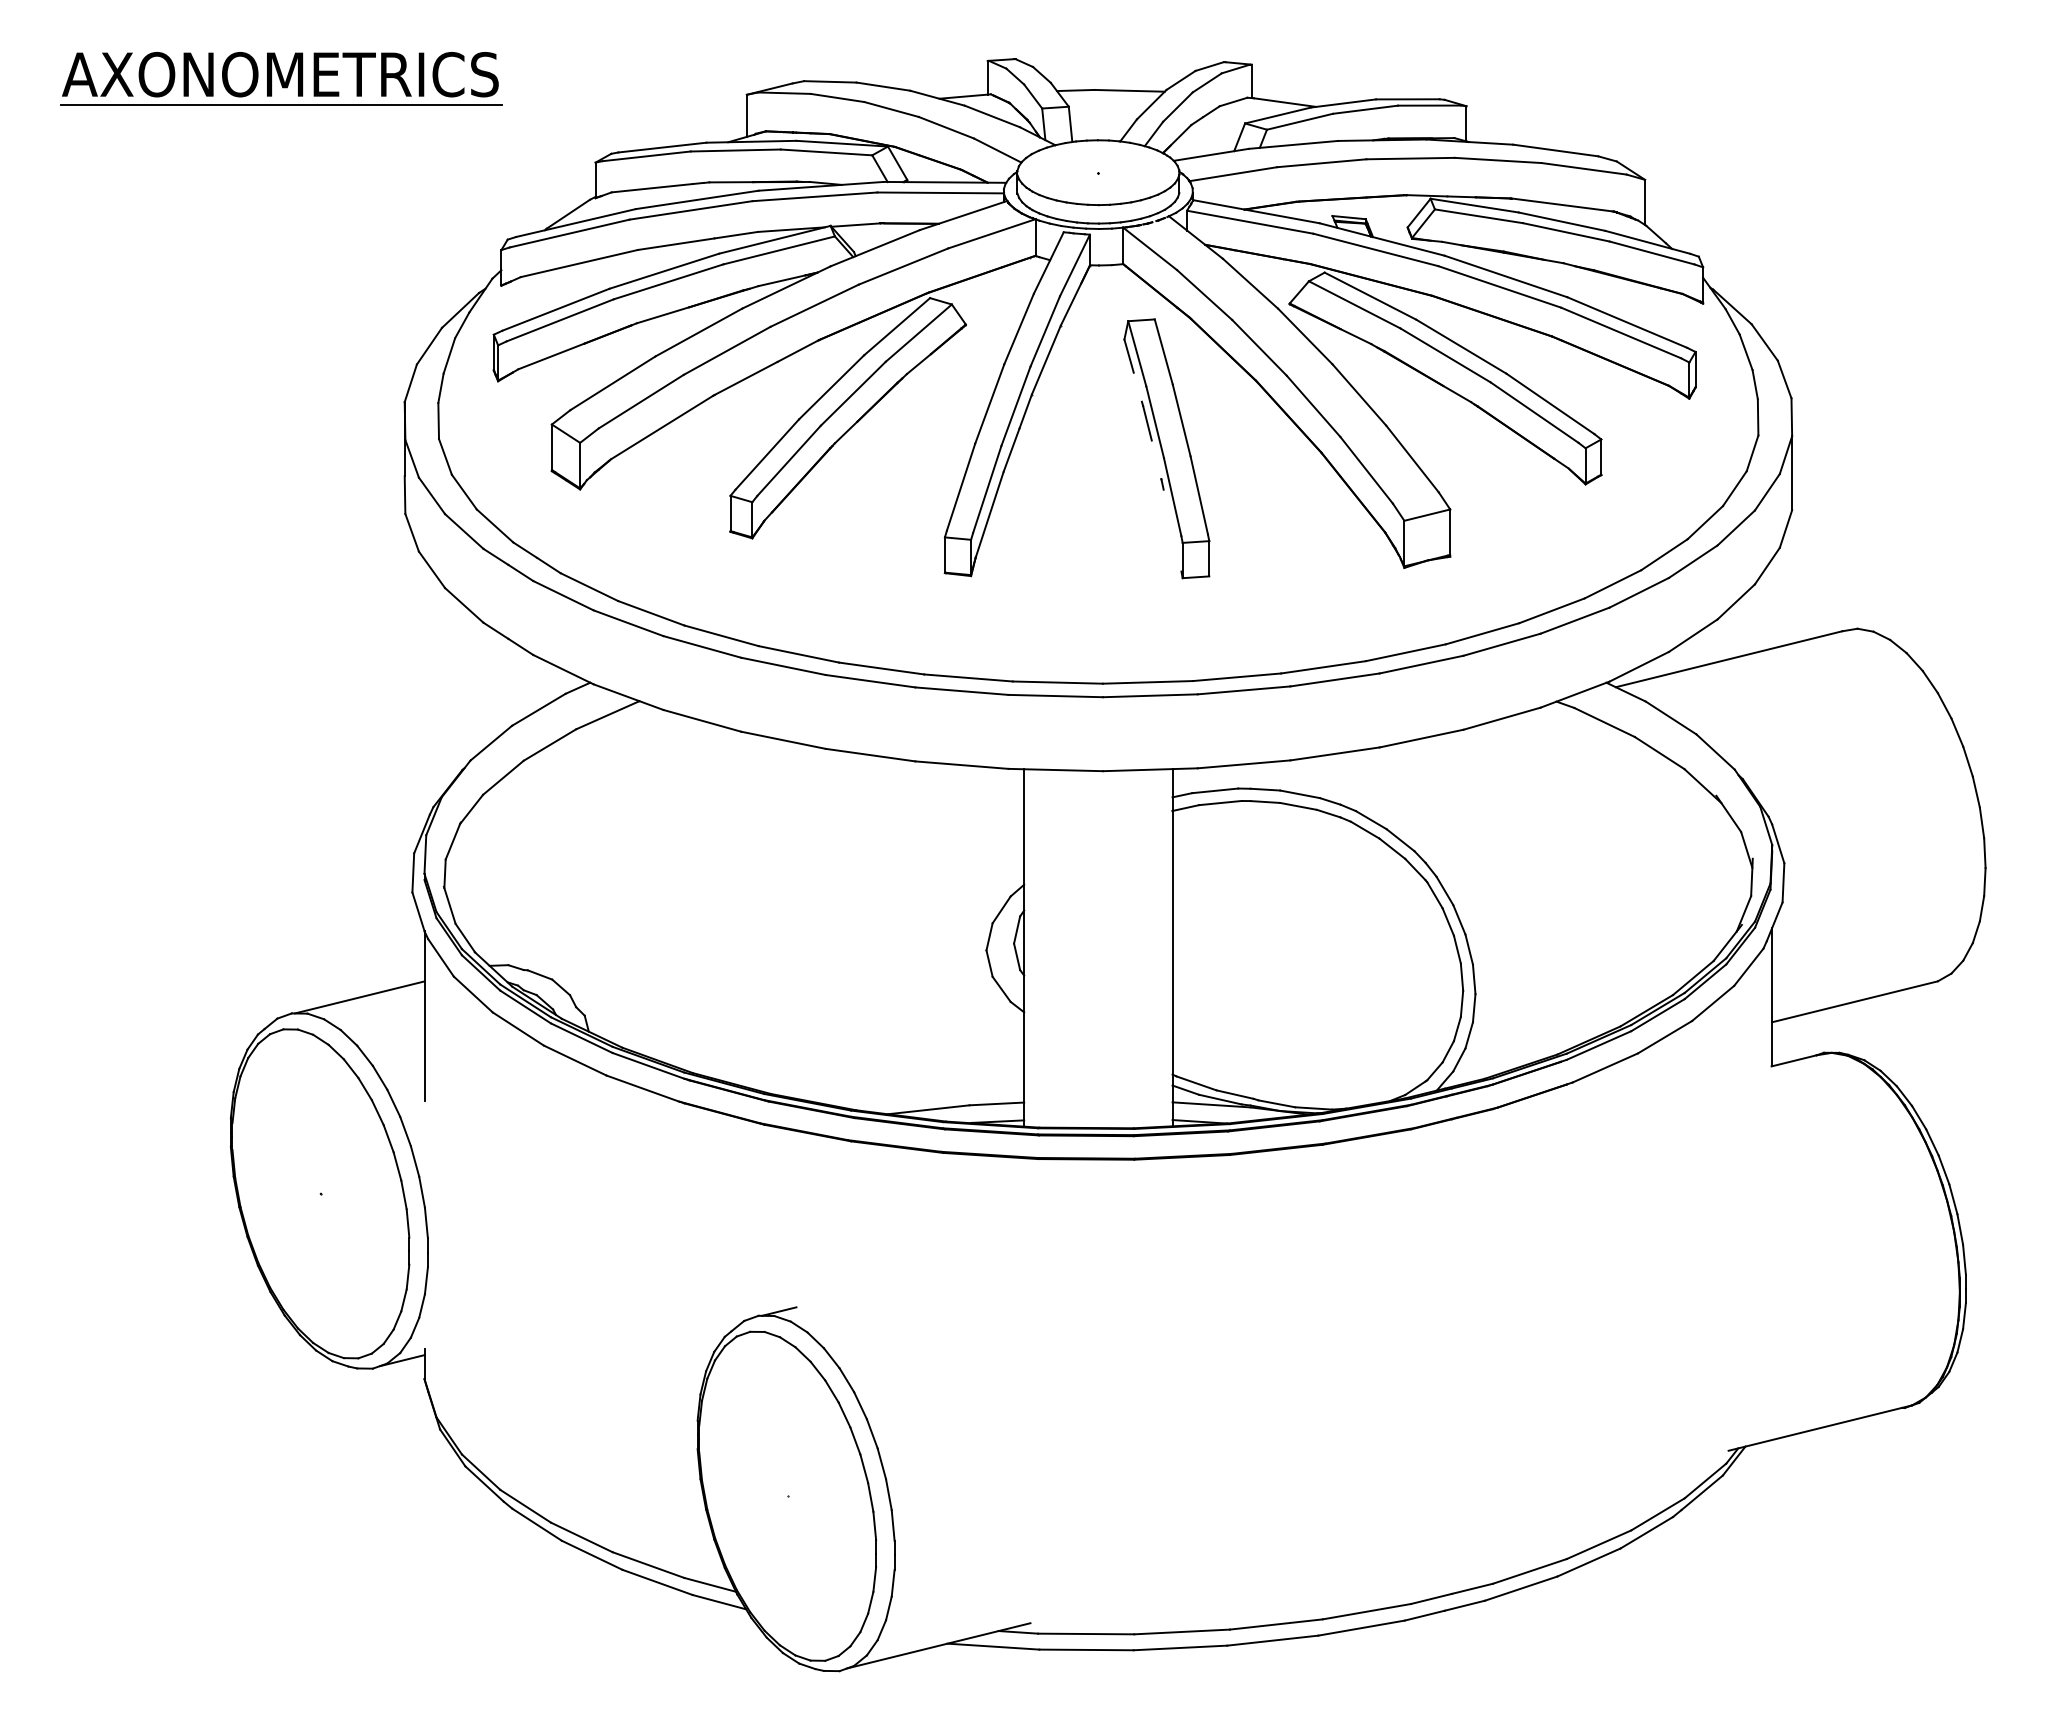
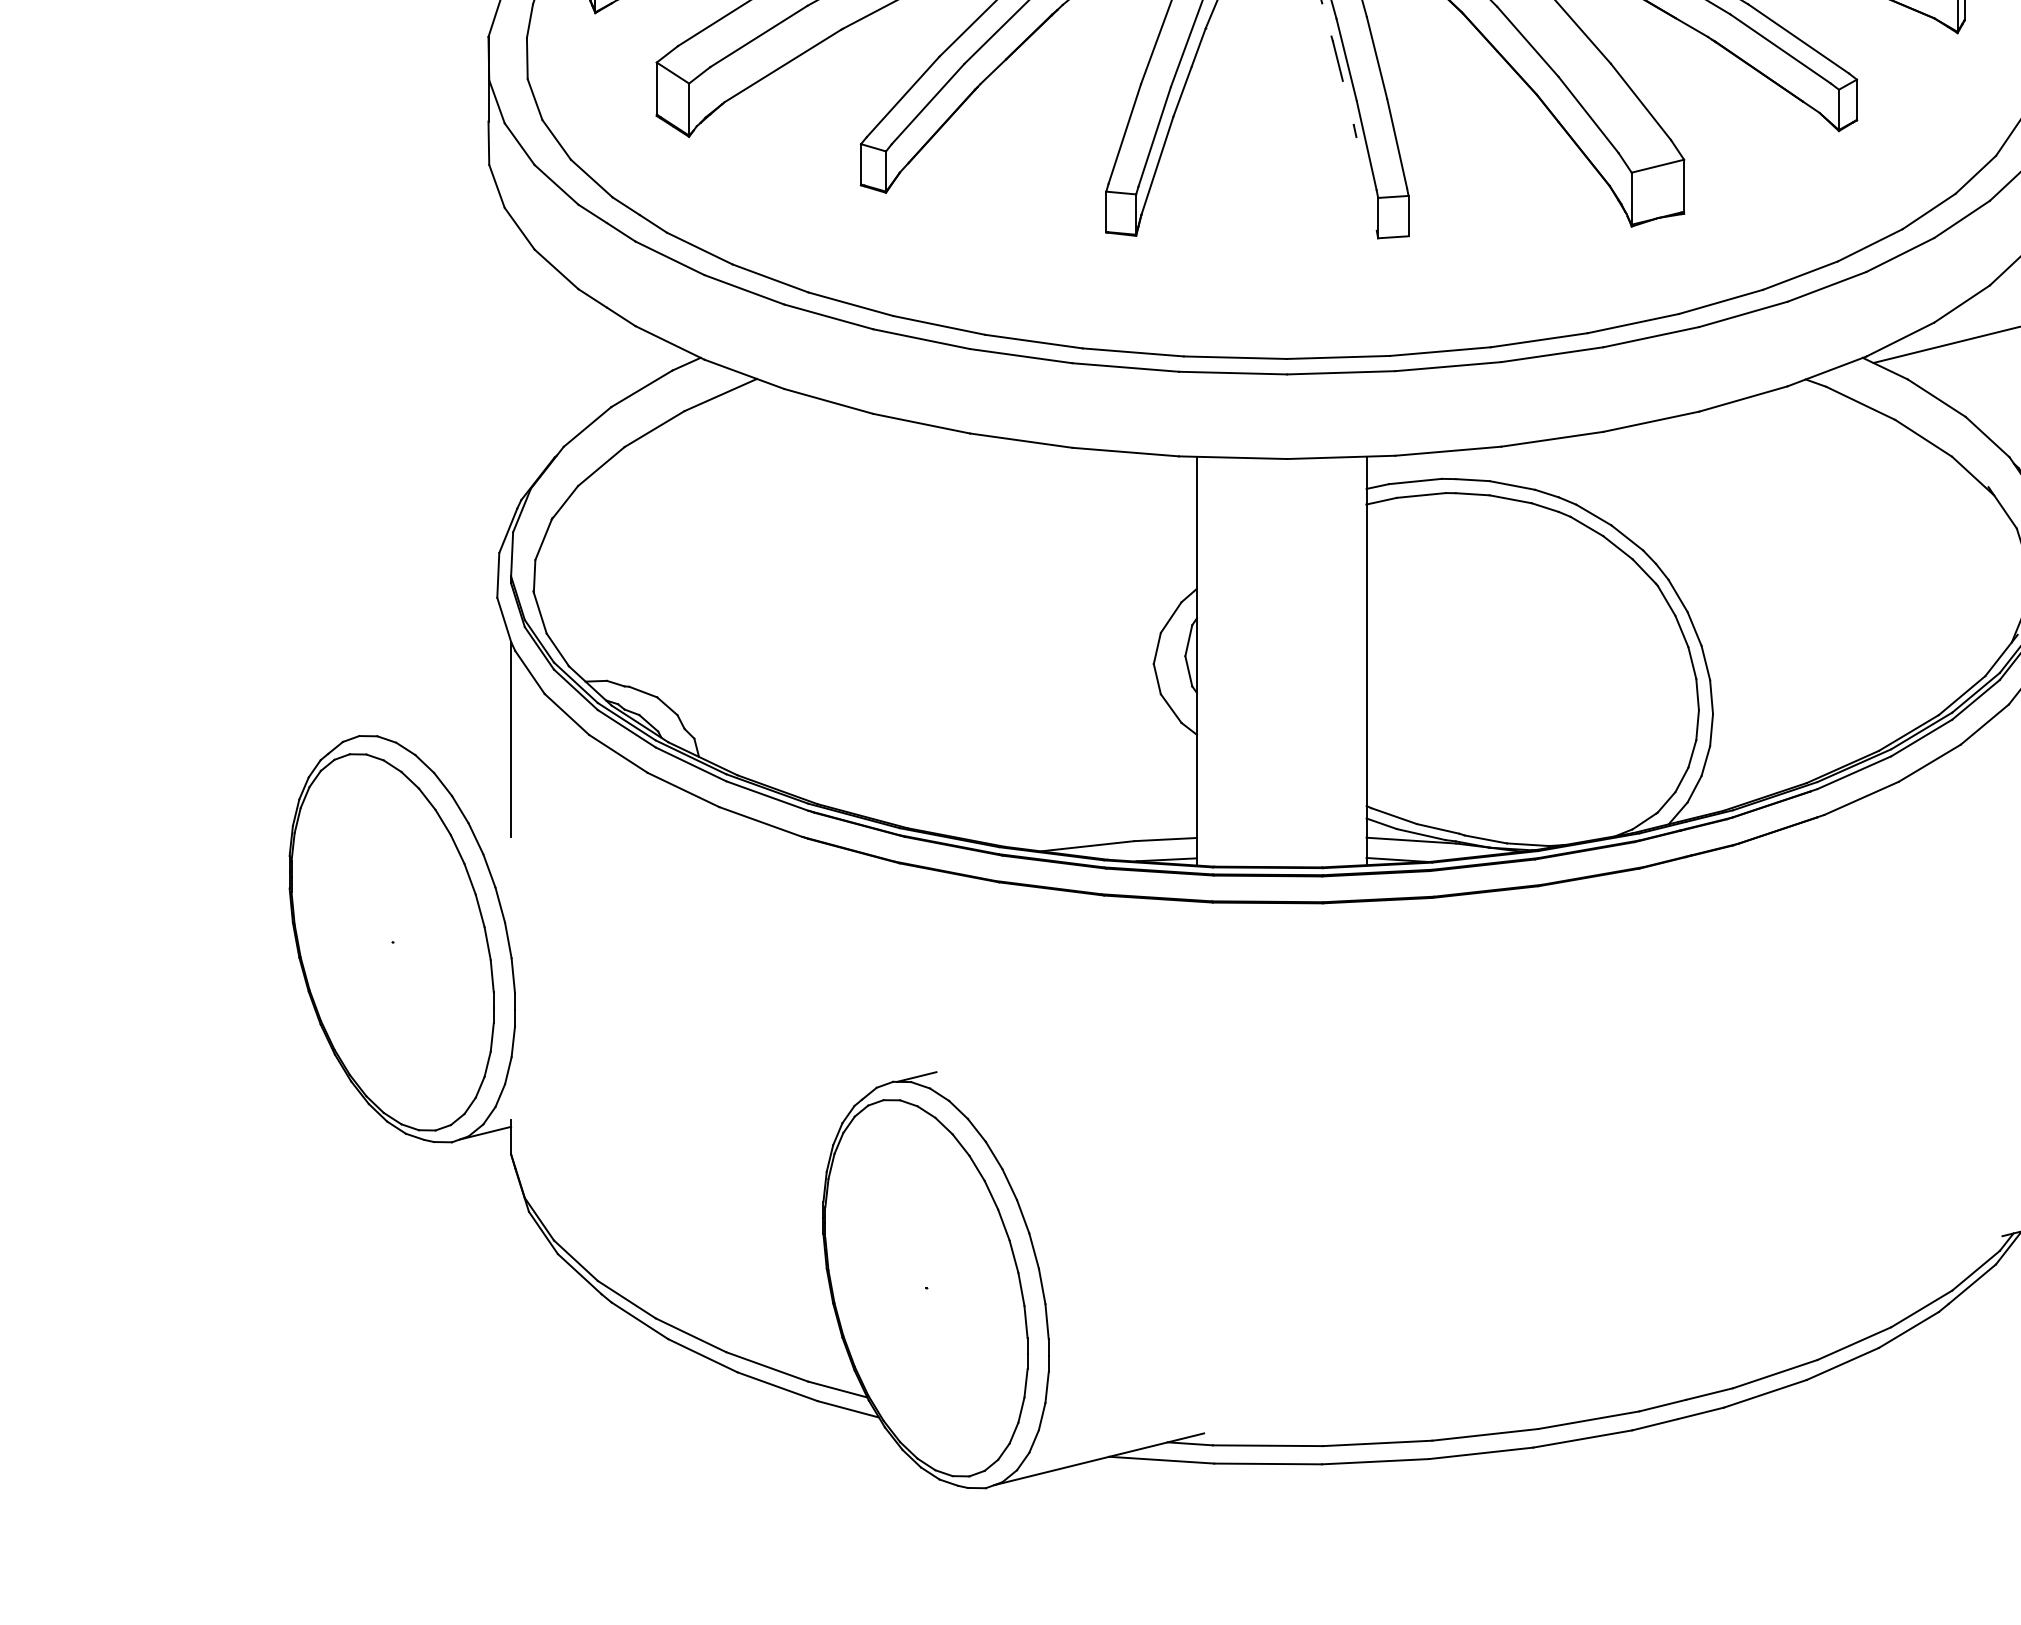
line: (359, 997) -> (436, 717), removed

